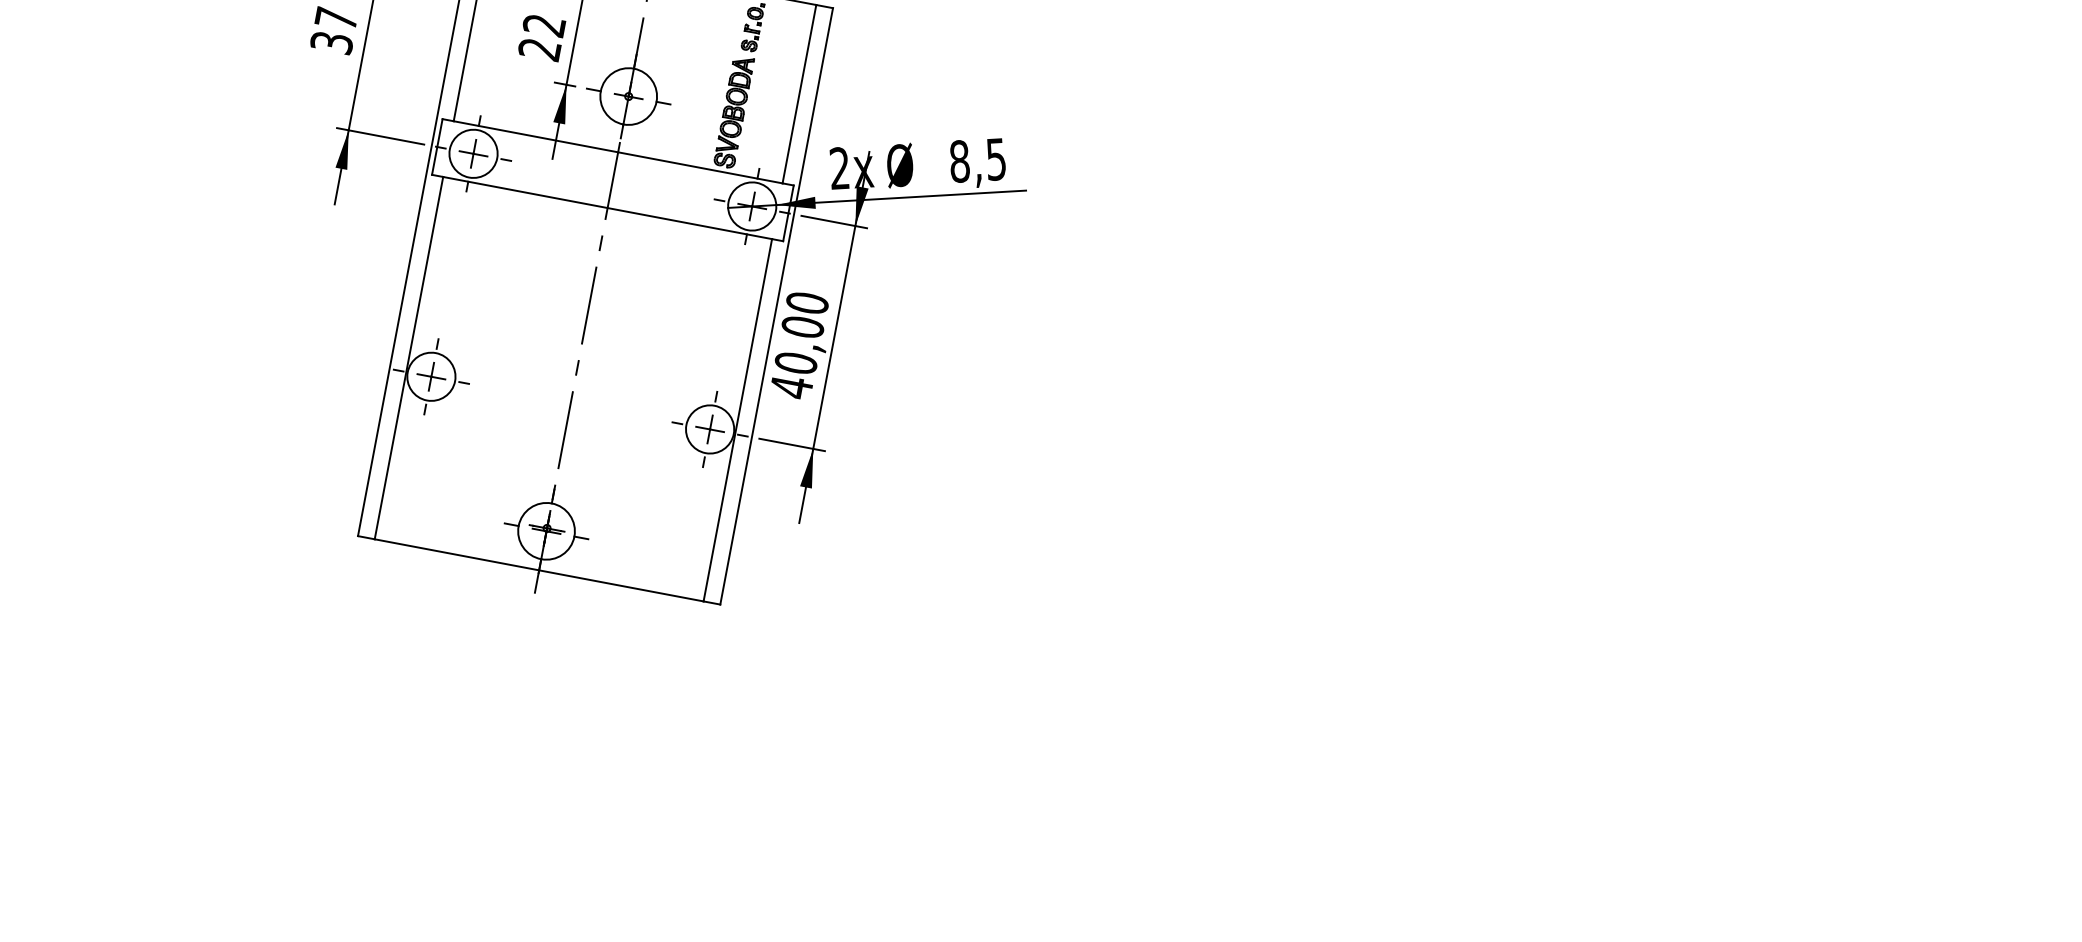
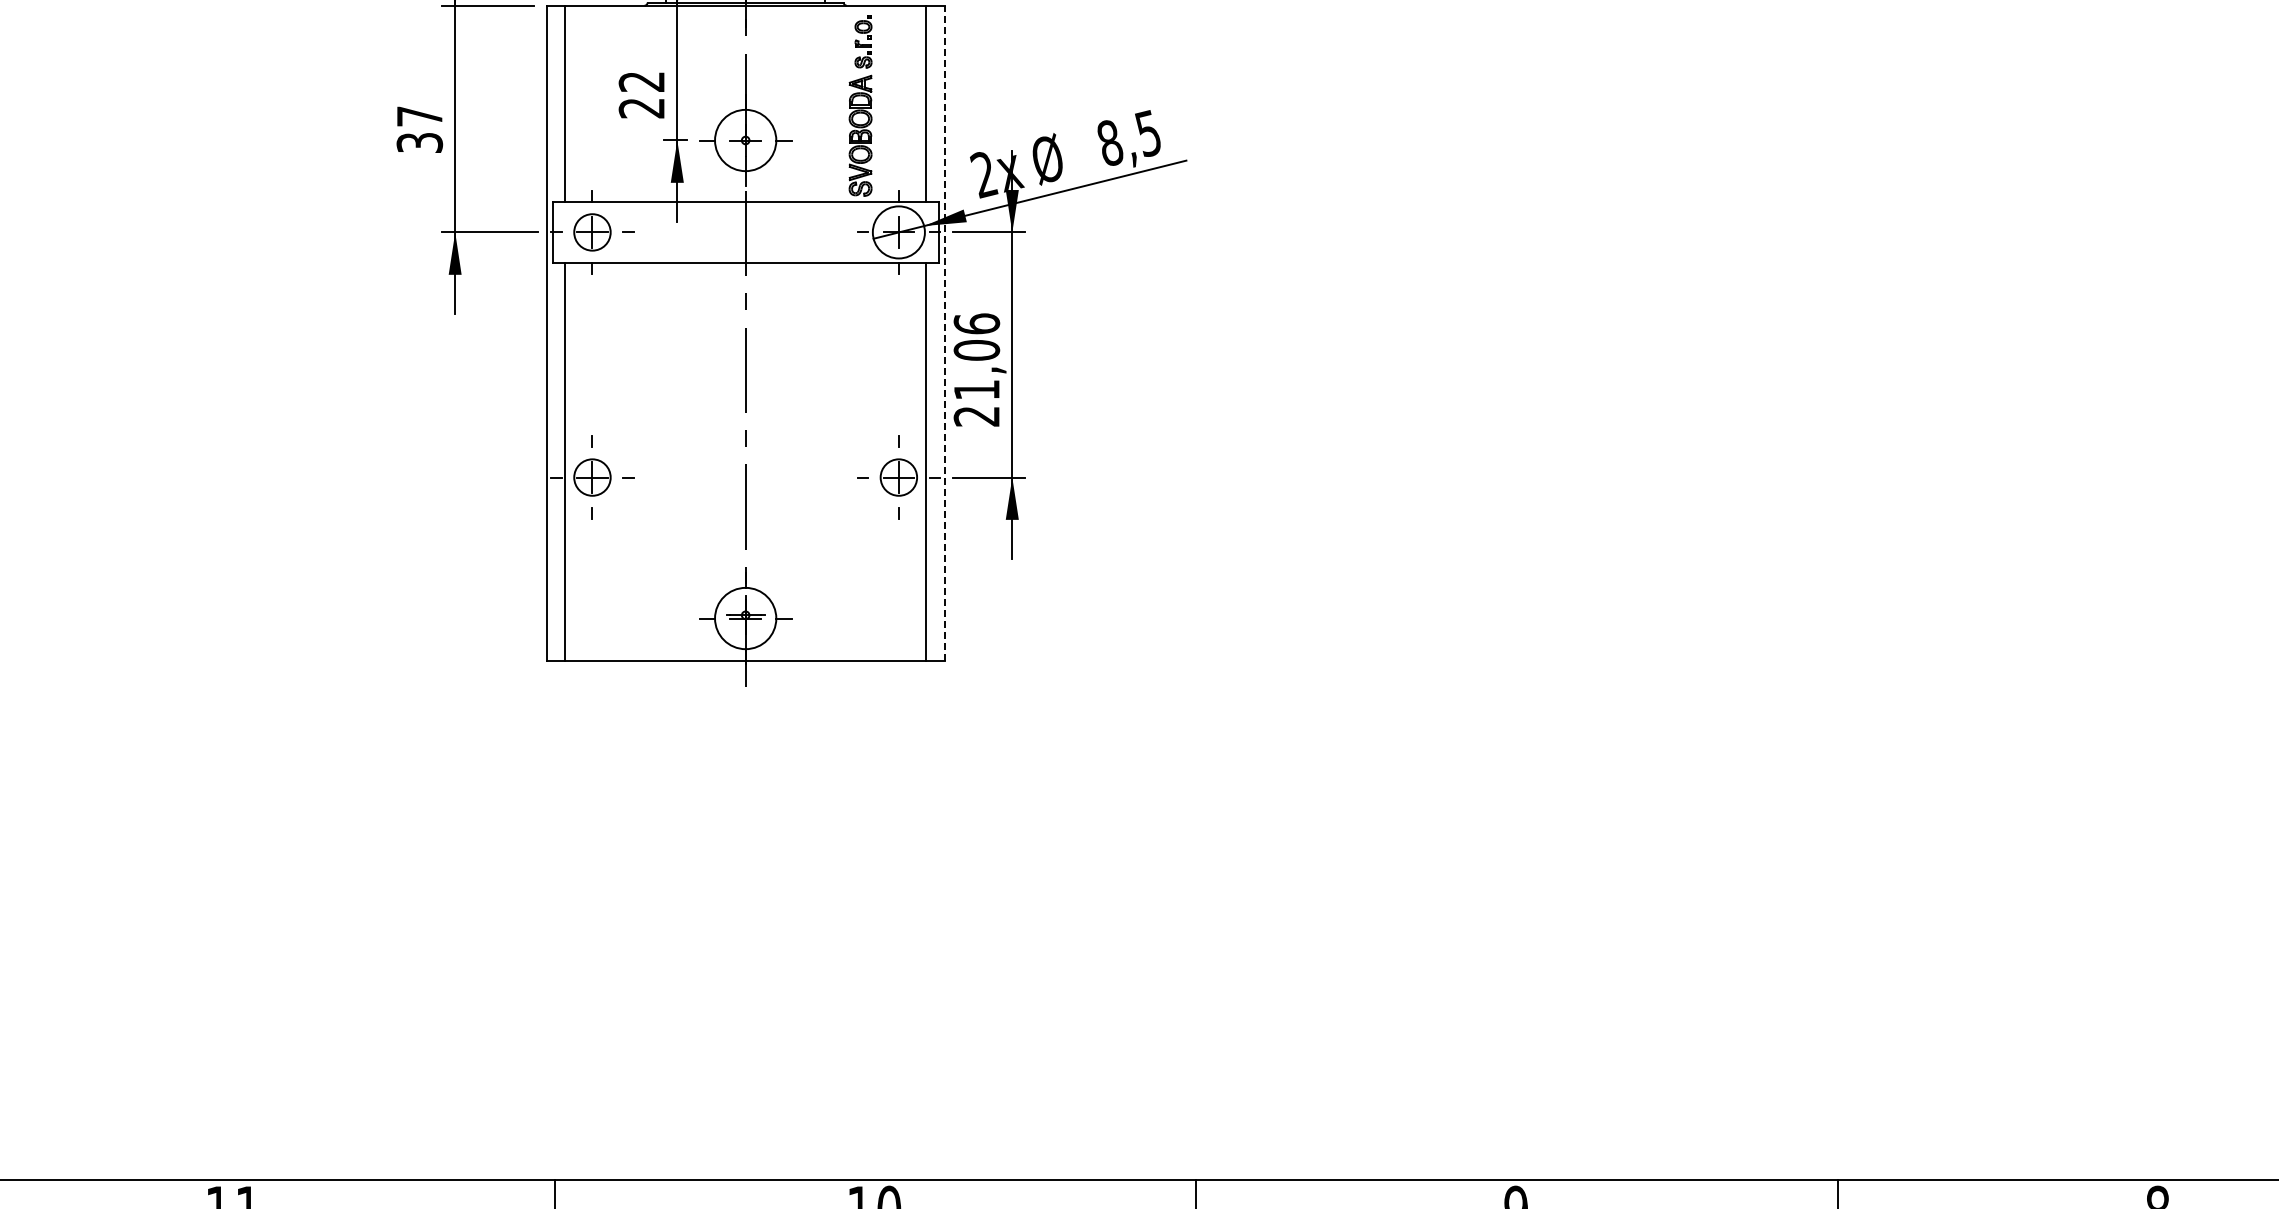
circle: (473, 153) -> (592, 232), size x0.7
line: (776, 306) -> (944, 333), solid -> dashed
text: (799, 345) -> (976, 370), 40,00 -> 21,06
circle: (431, 376) -> (592, 477), size x0.7
circle: (709, 429) -> (898, 477), size x0.7

